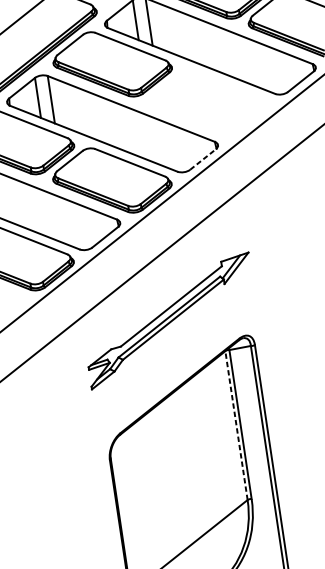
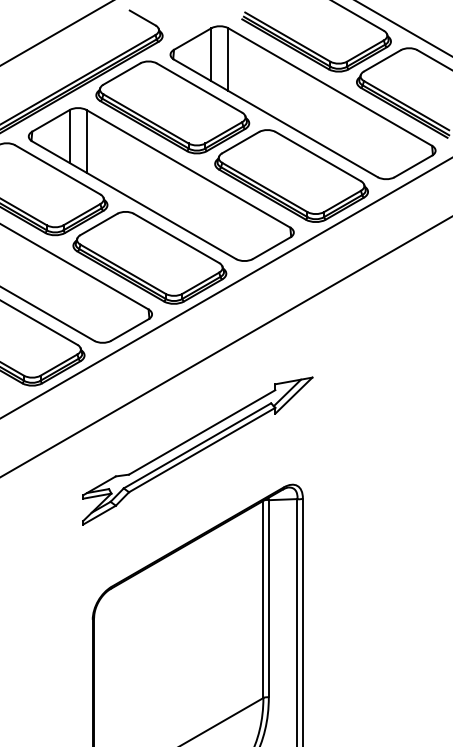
part: (209, 102) -> (291, 175), added
line: (203, 159) -> (271, 248), dashed -> solid
line: (236, 425) -> (263, 599), dashed -> solid

